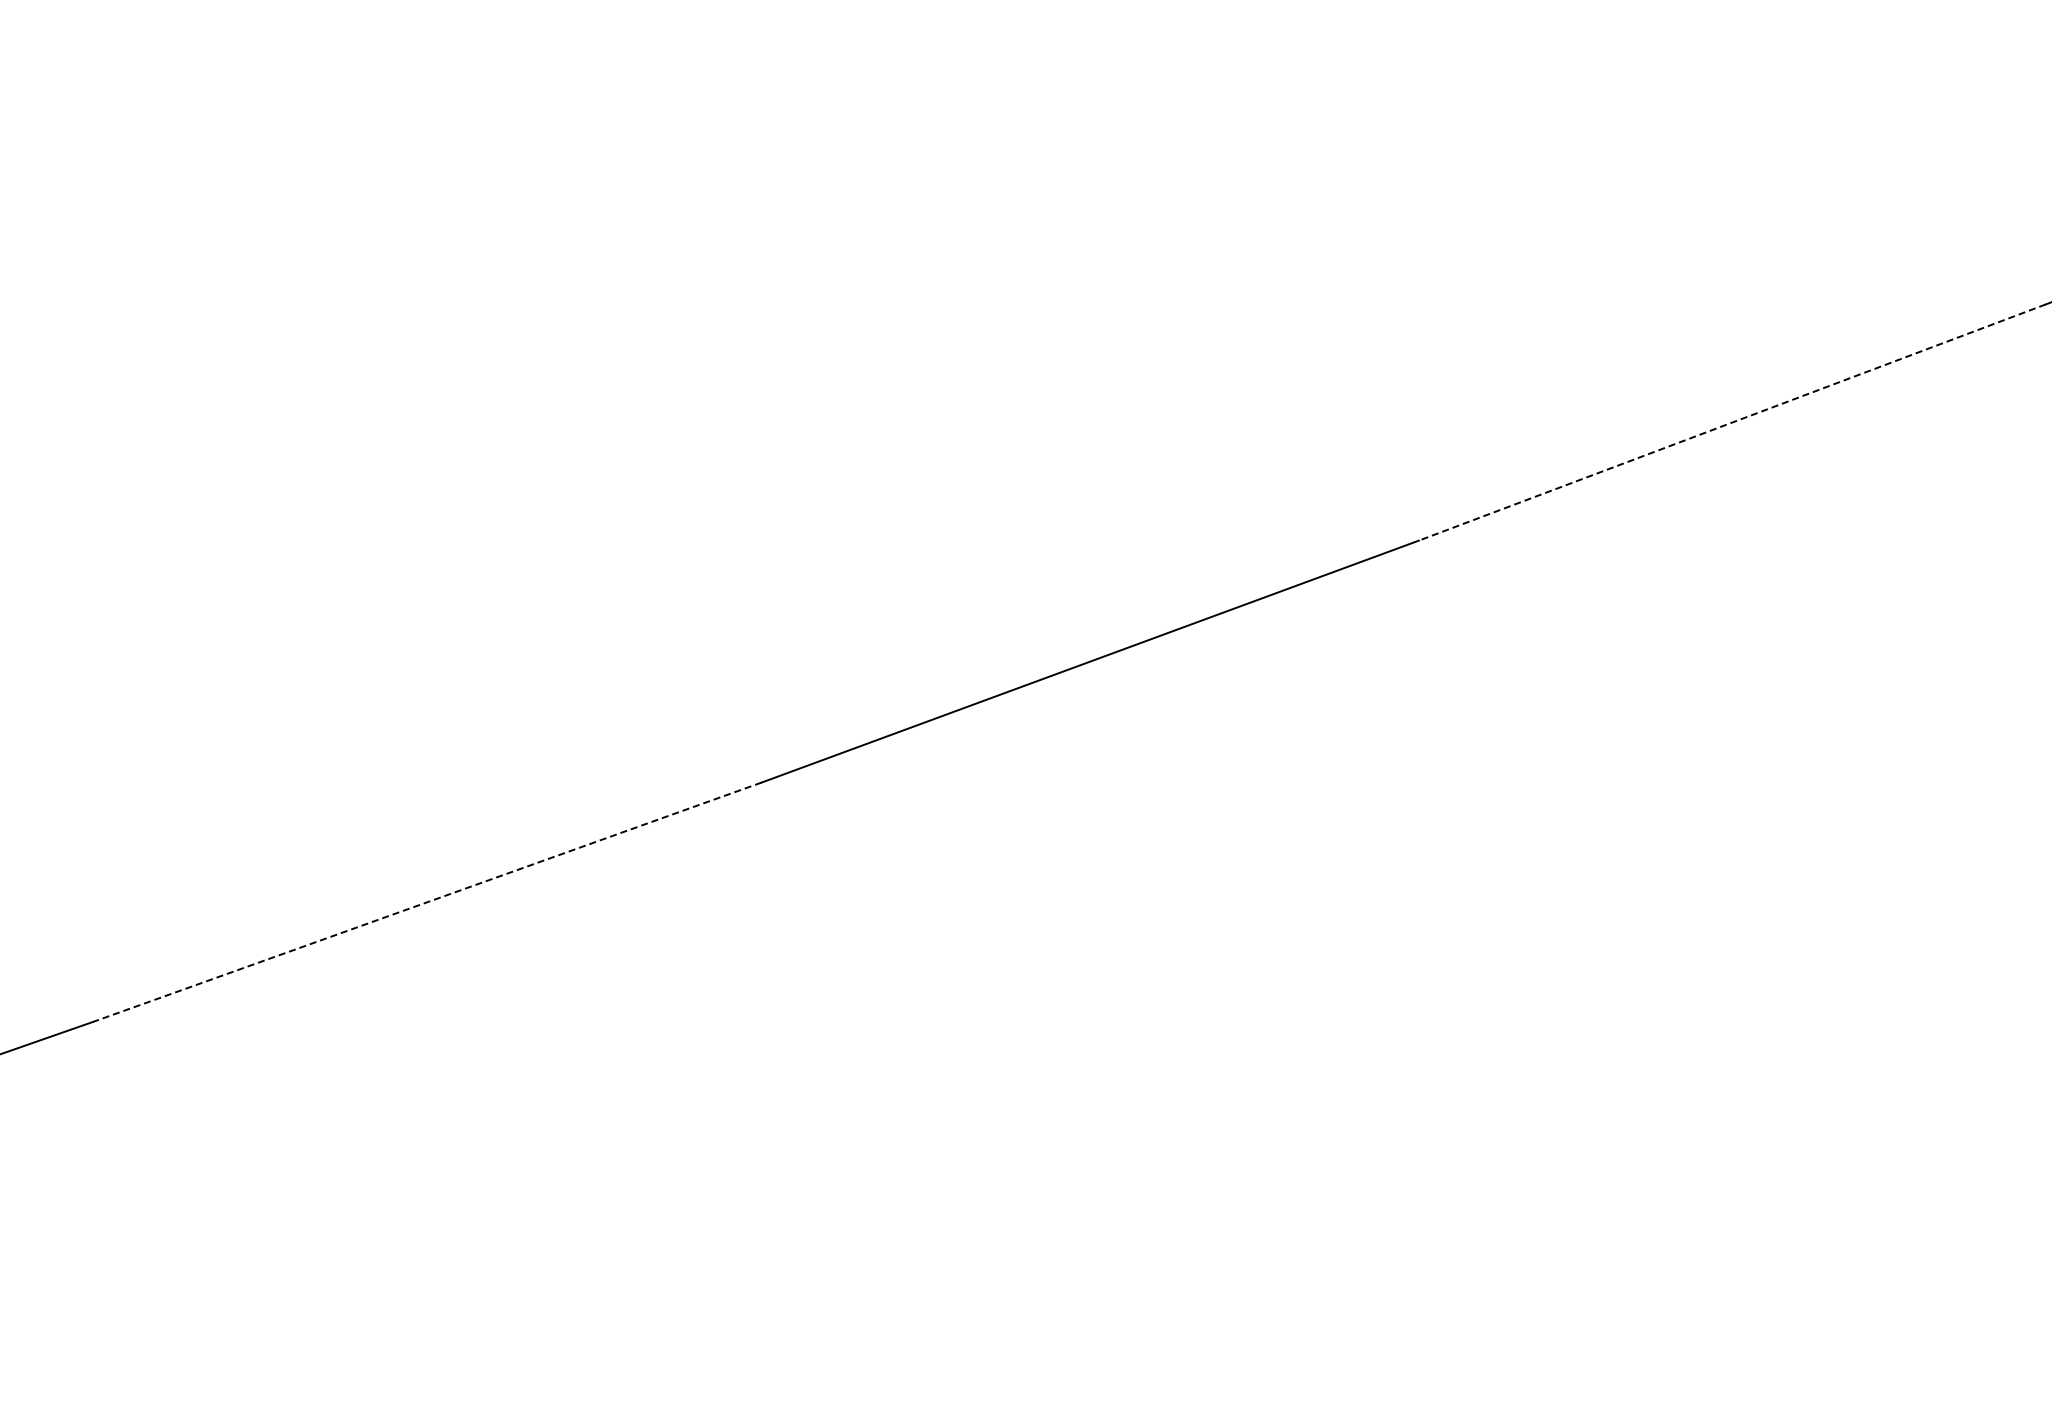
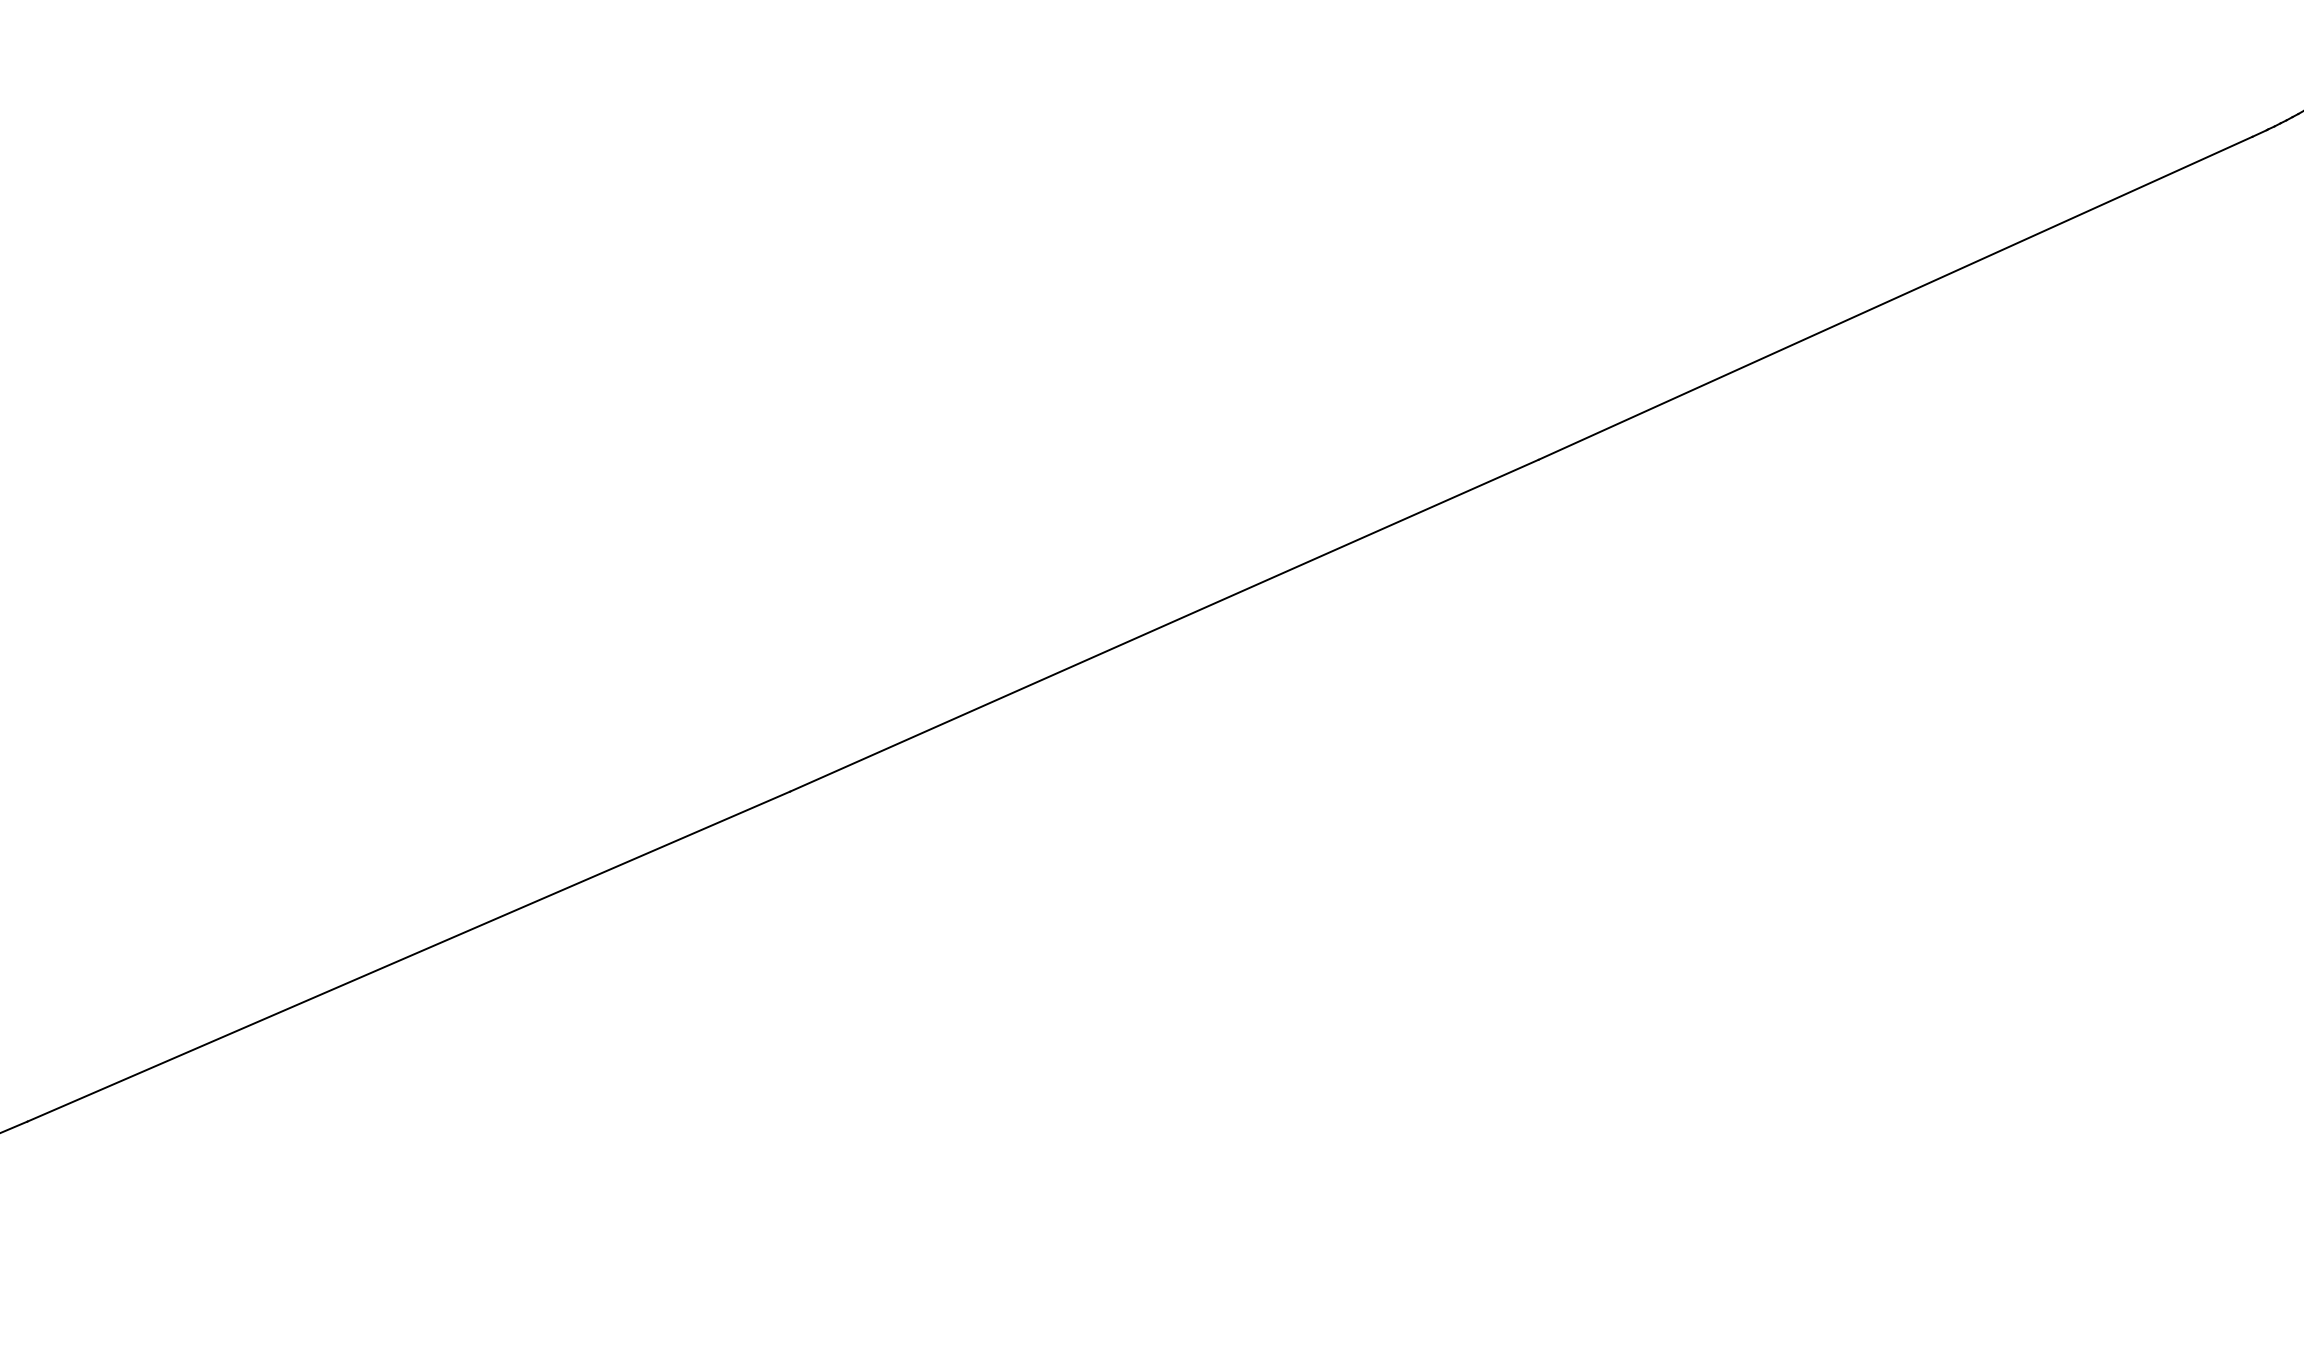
line: (1732, 422) -> (1895, 298), dashed -> solid
line: (426, 902) -> (407, 956), dashed -> solid

